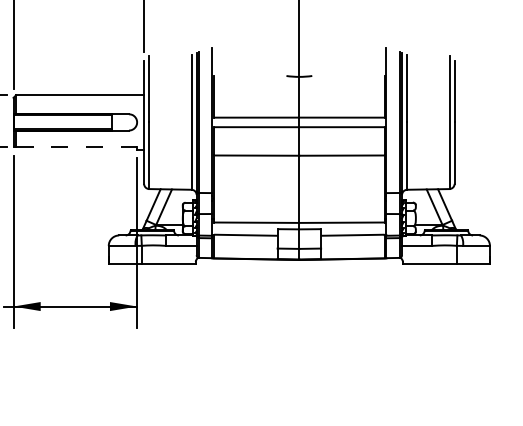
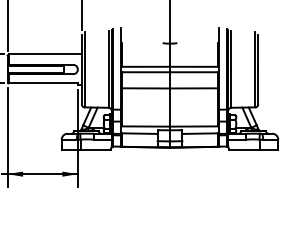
line: (76, 146) -> (43, 83), dashed -> solid

